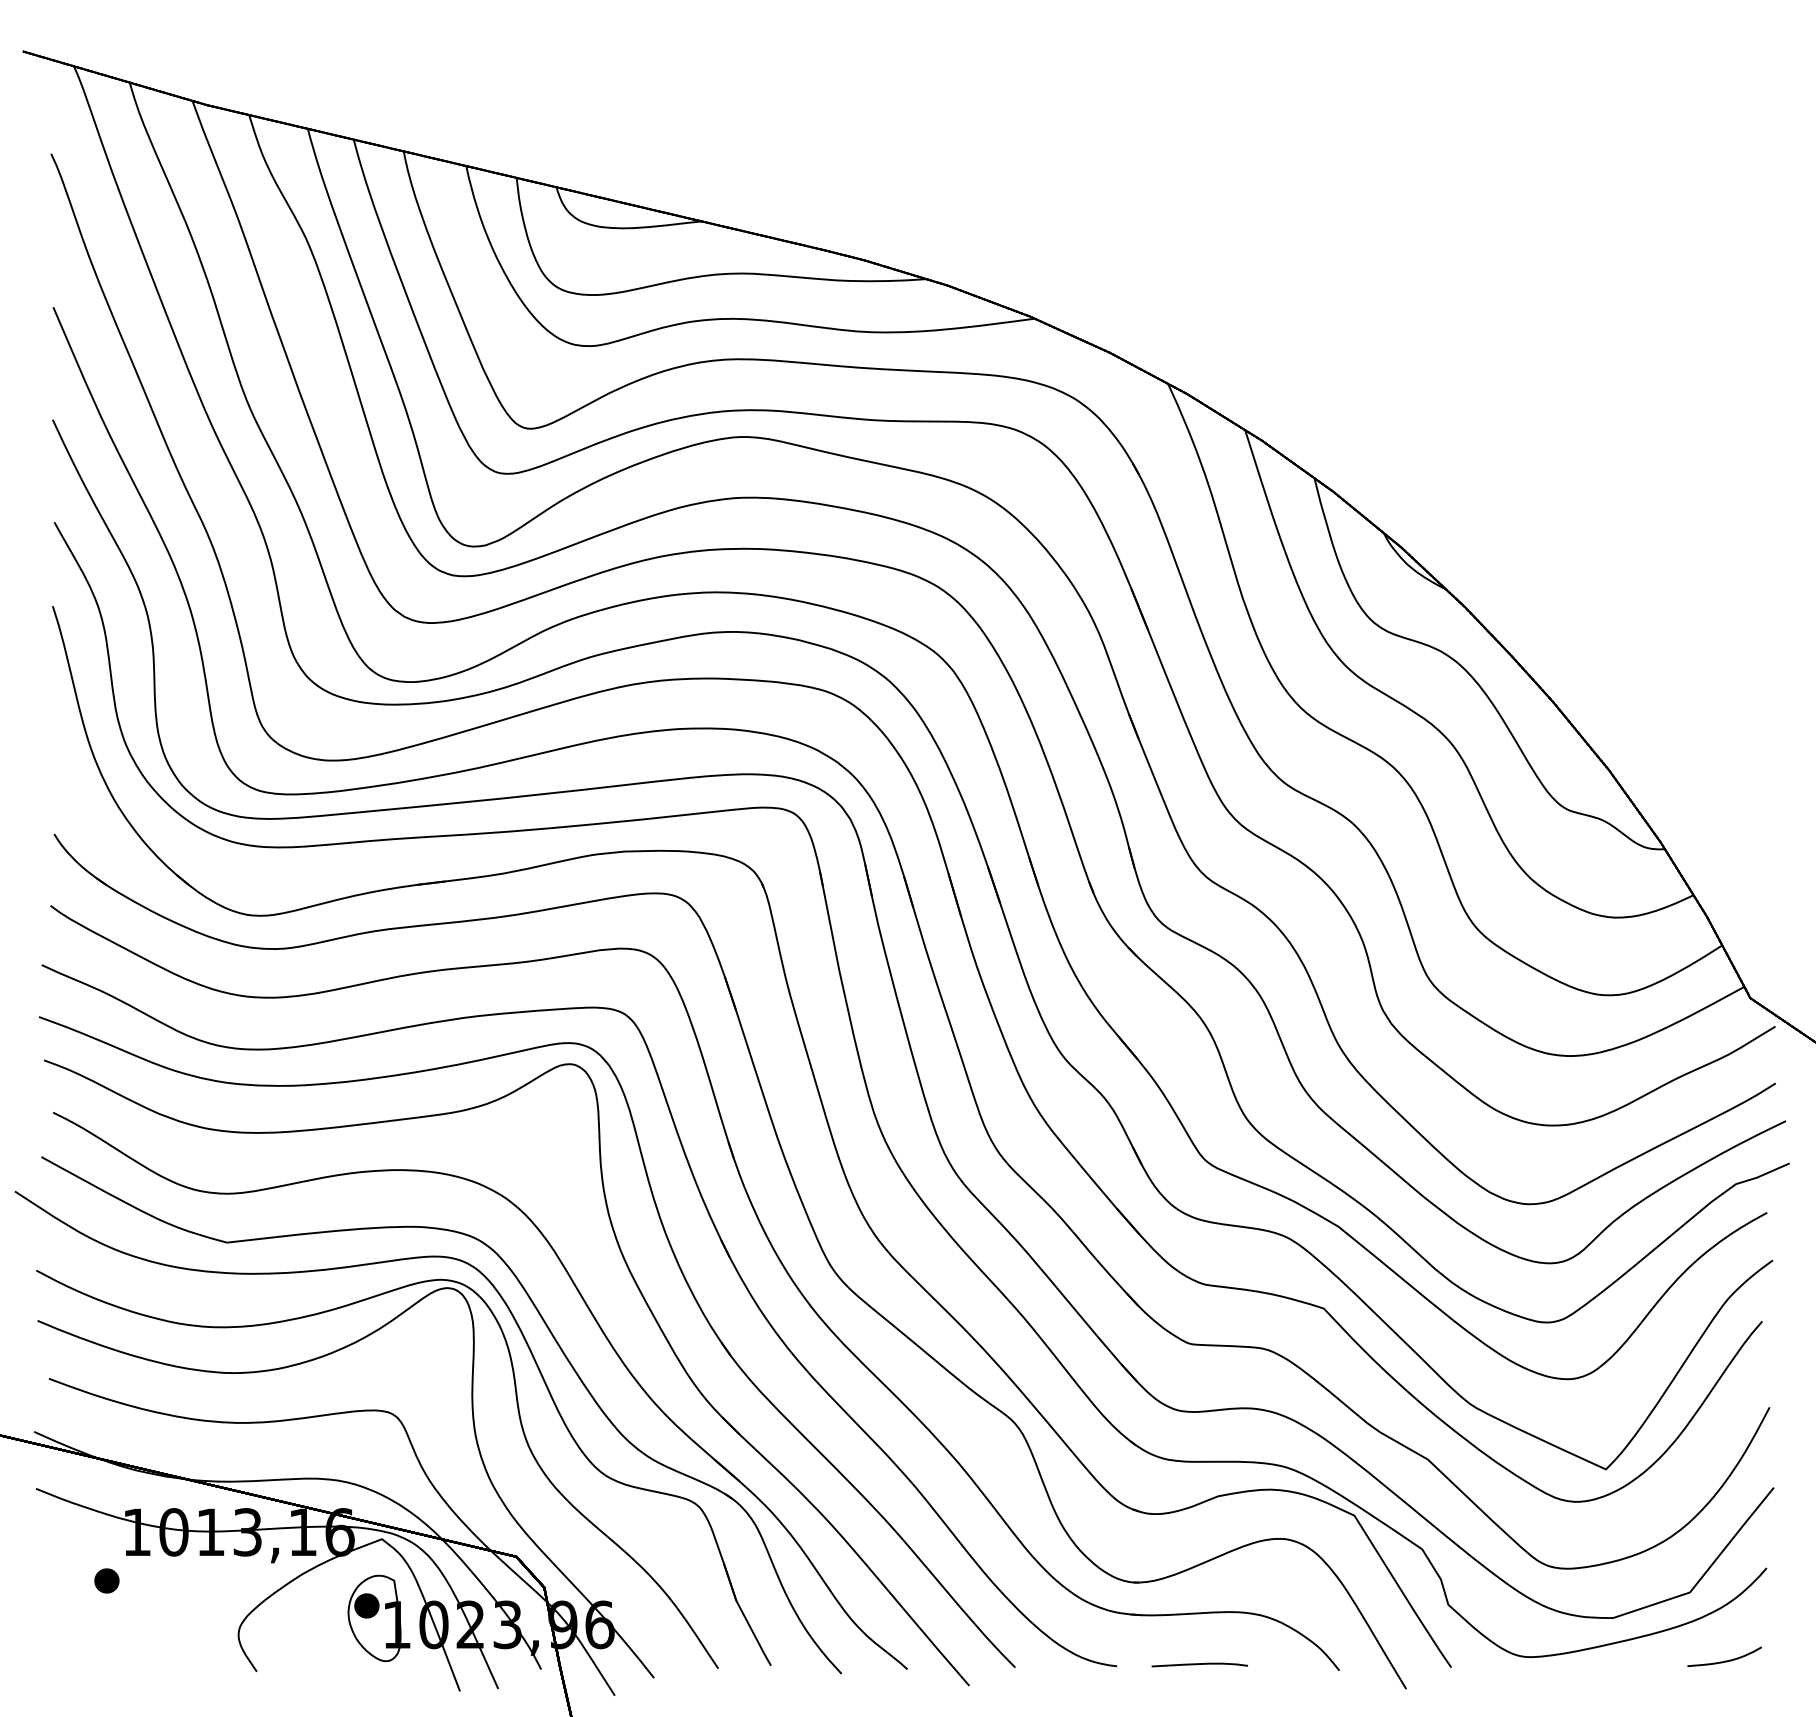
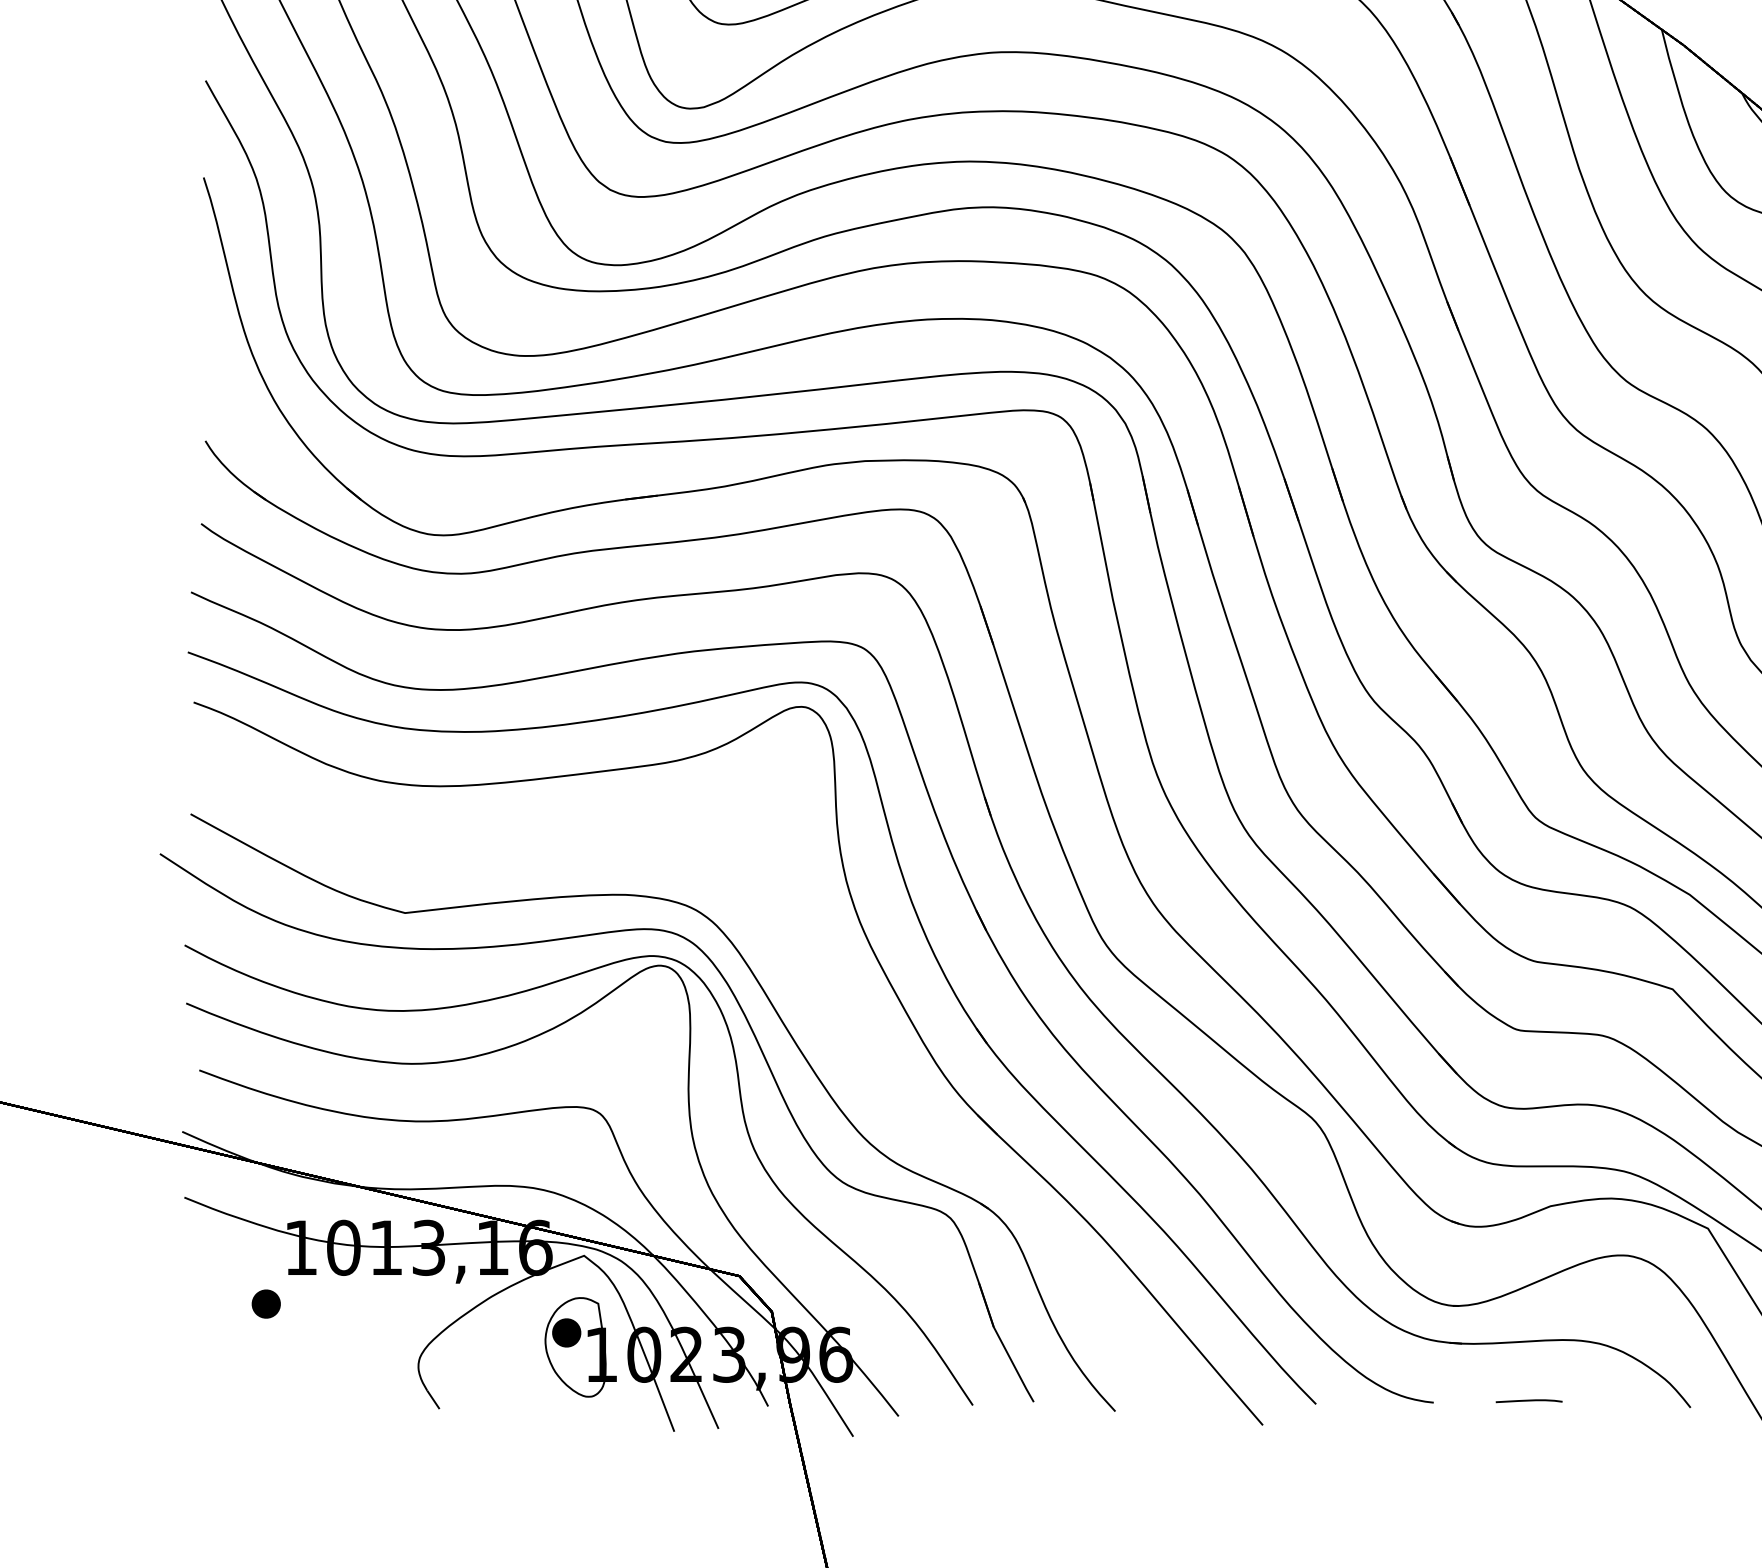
part: (596, 1323) -> (832, 1006), removed
part: (1199, 1664) -> (1528, 1400), size x0.6

